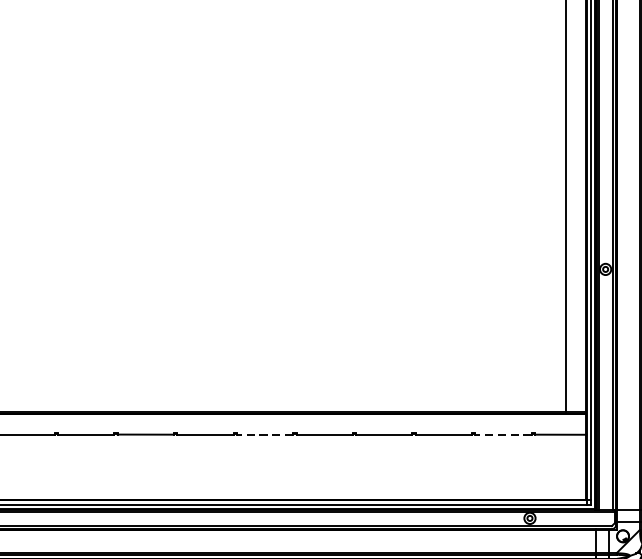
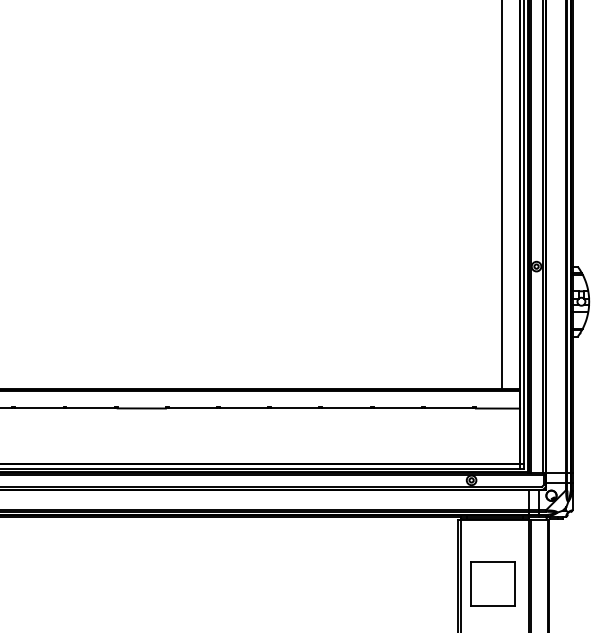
line: (264, 434) -> (243, 408), dashed -> solid
line: (503, 434) -> (448, 408), dashed -> solid

